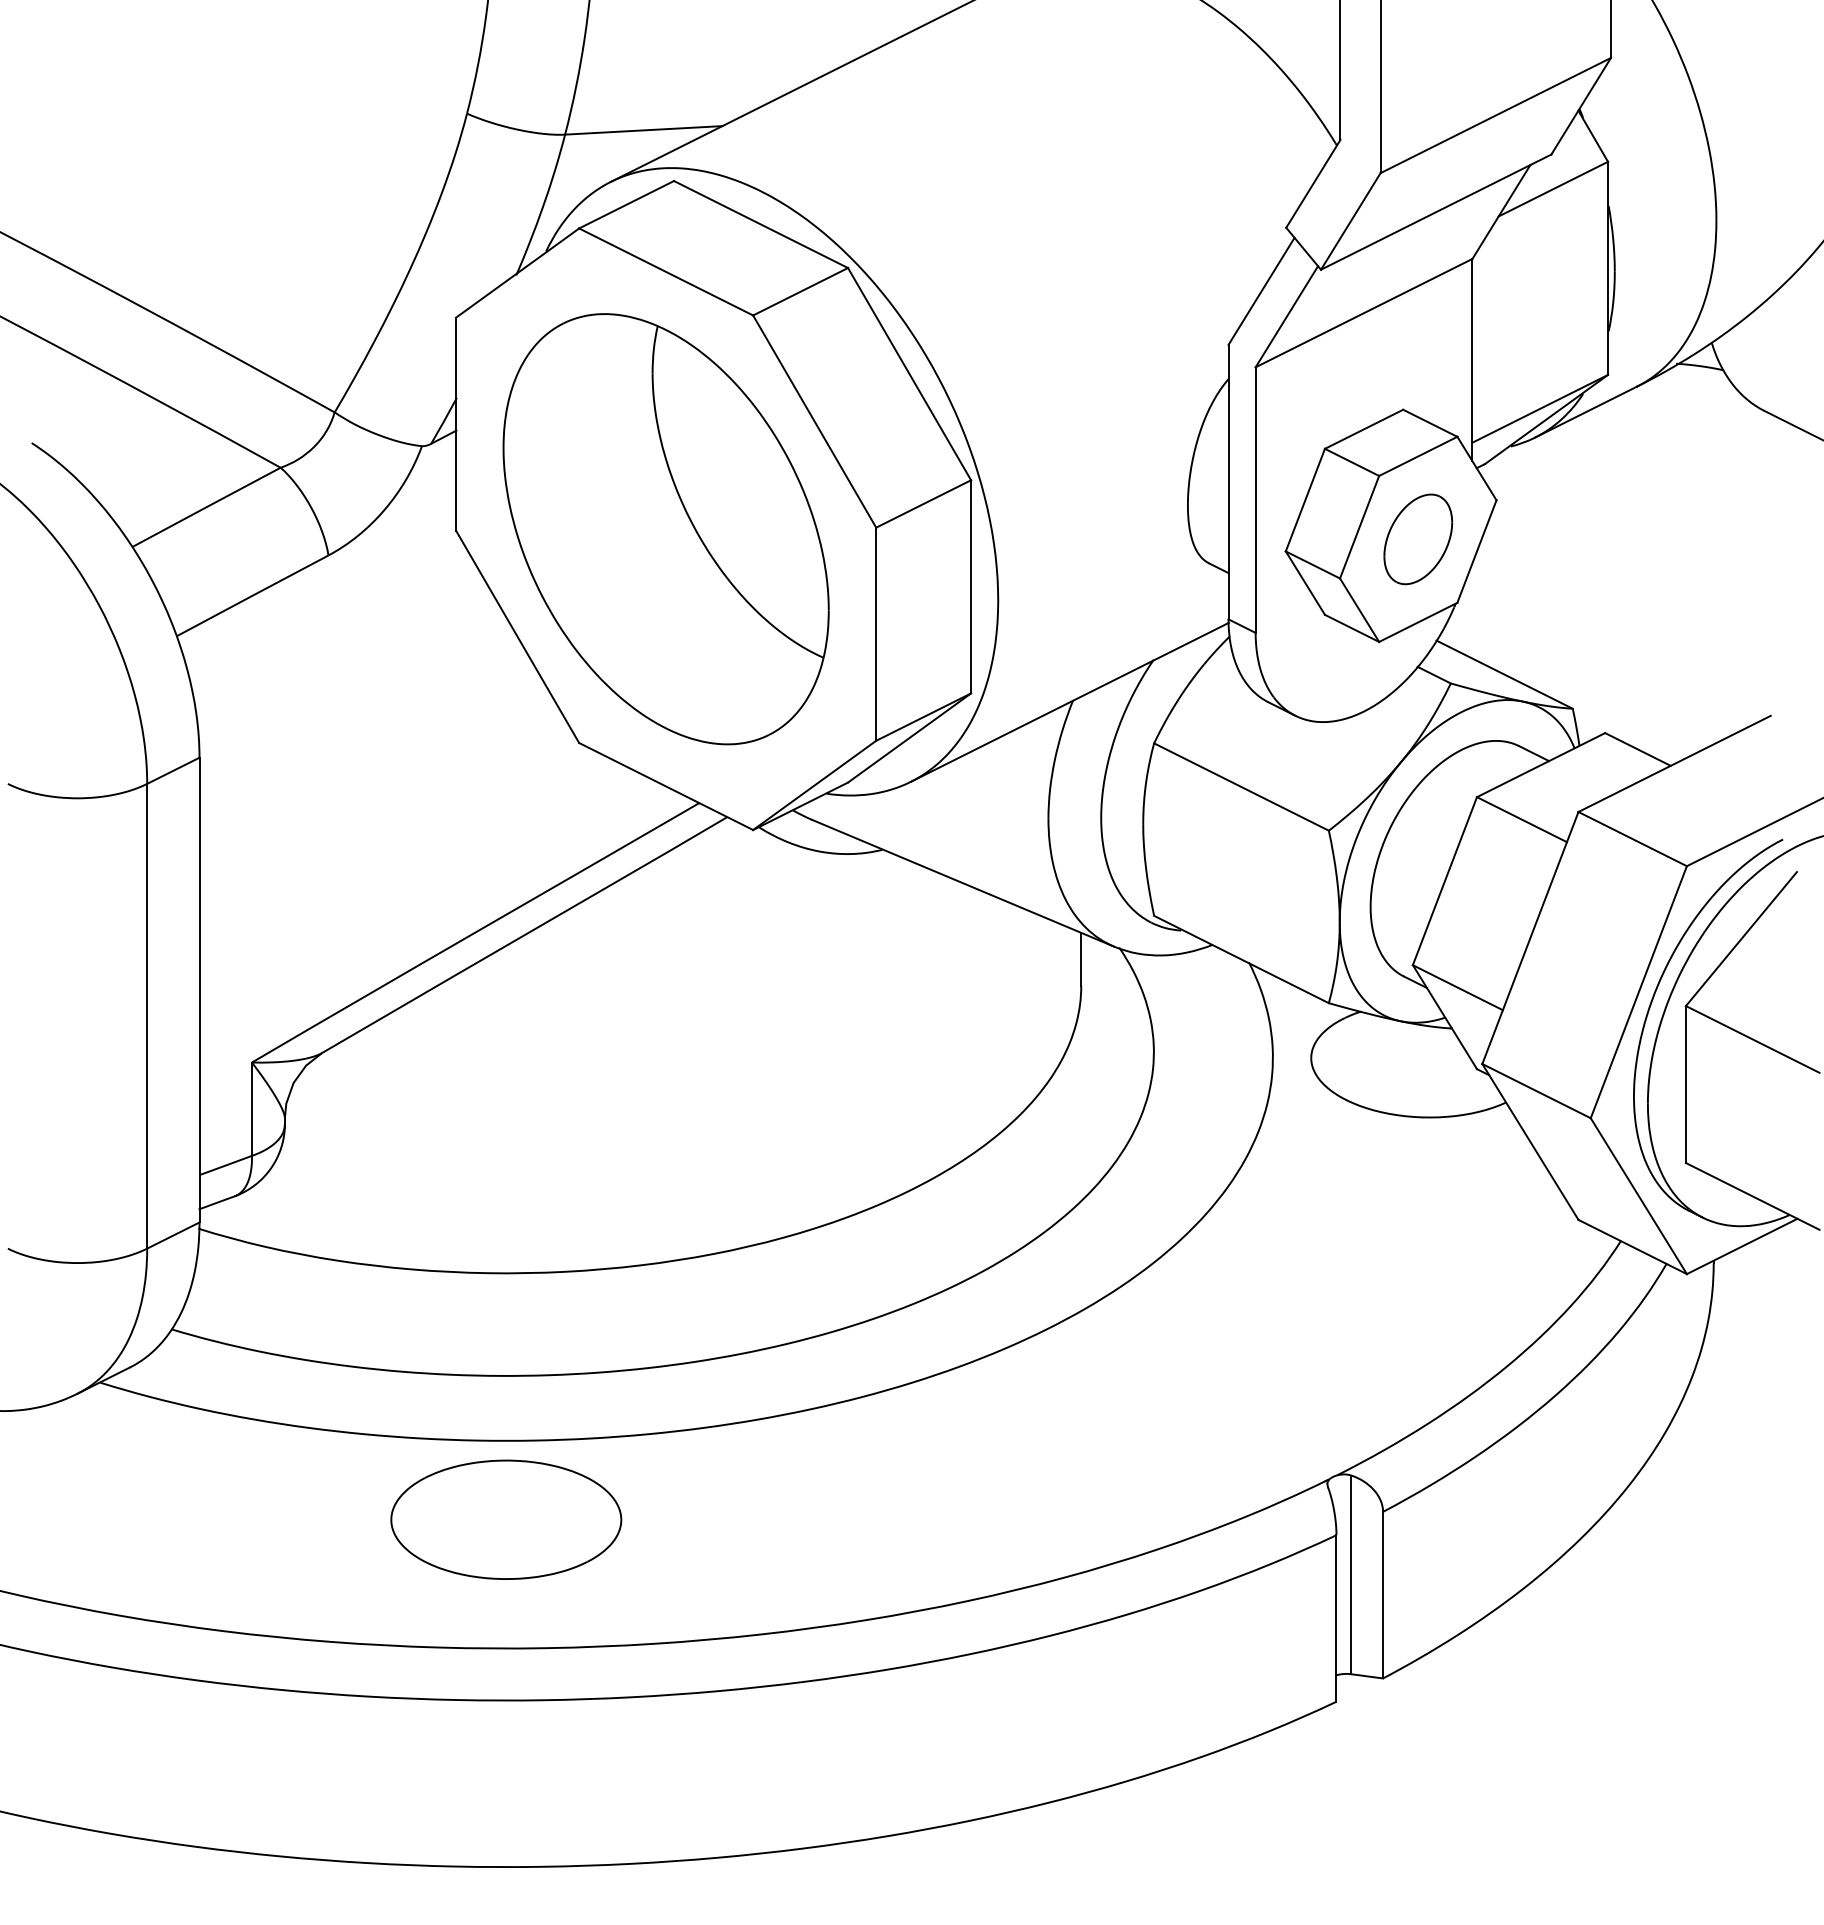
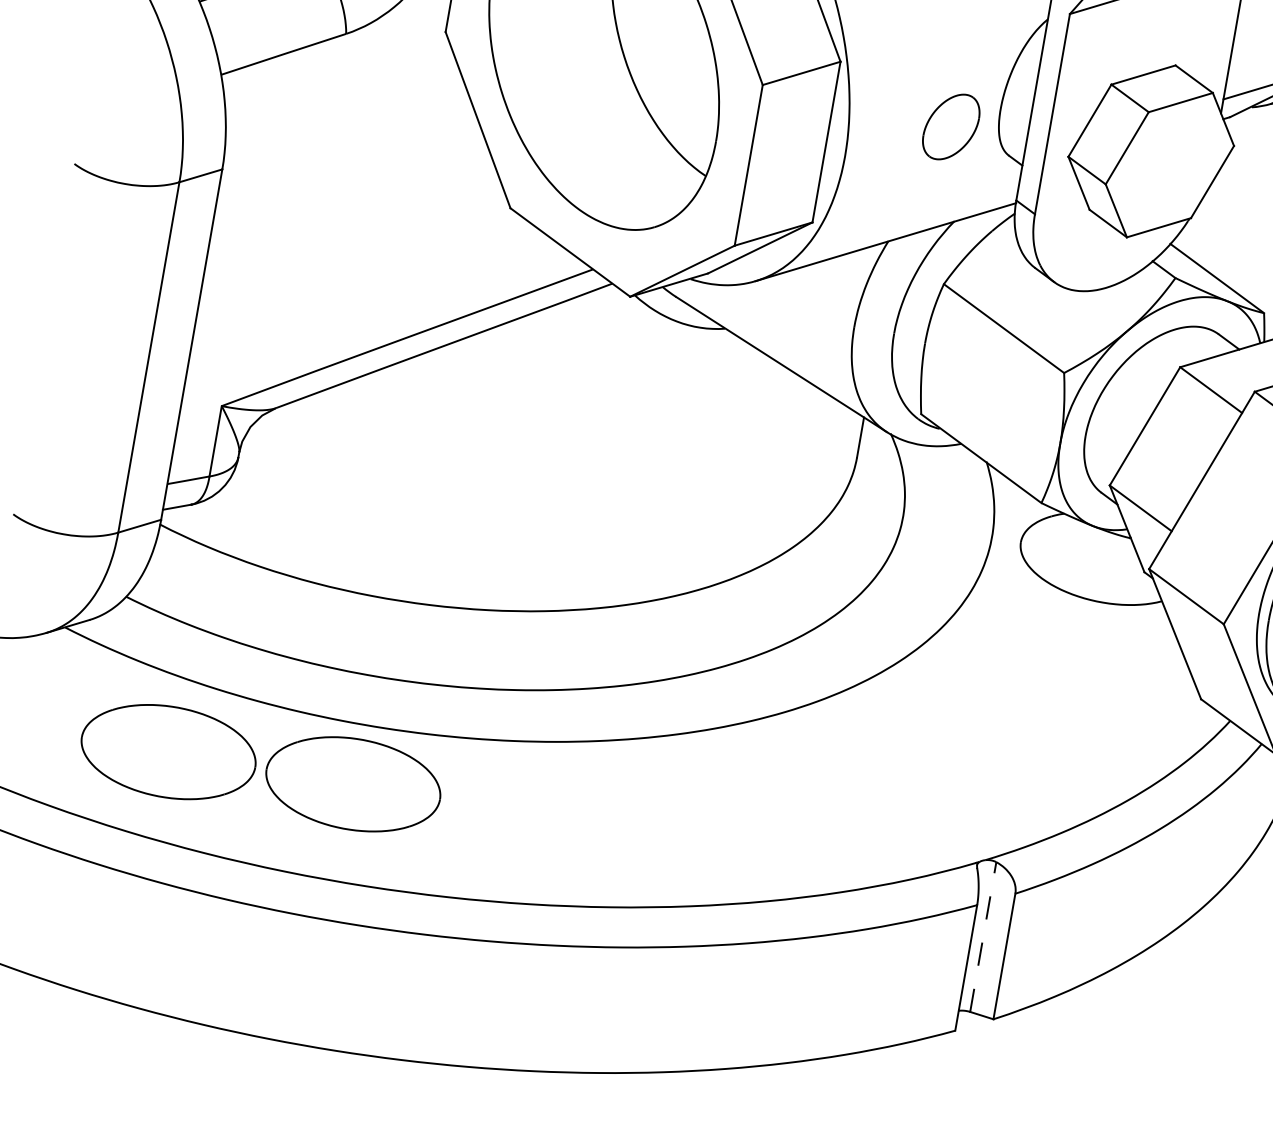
part: (1418, 539) -> (951, 127), moved
part: (261, 1519) -> (168, 751), added
line: (1351, 1574) -> (983, 936), solid -> dashed

